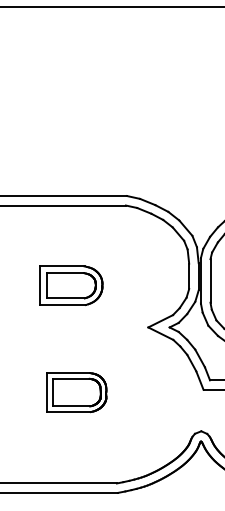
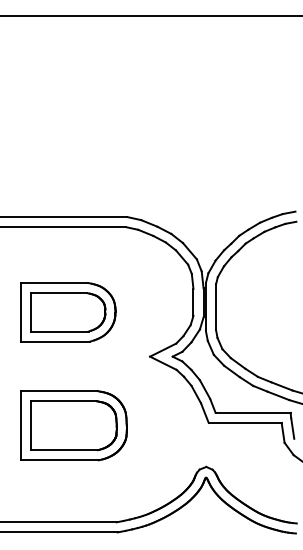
part: (71, 285) -> (68, 312), size x1.43
part: (76, 392) -> (73, 425), size x1.67

